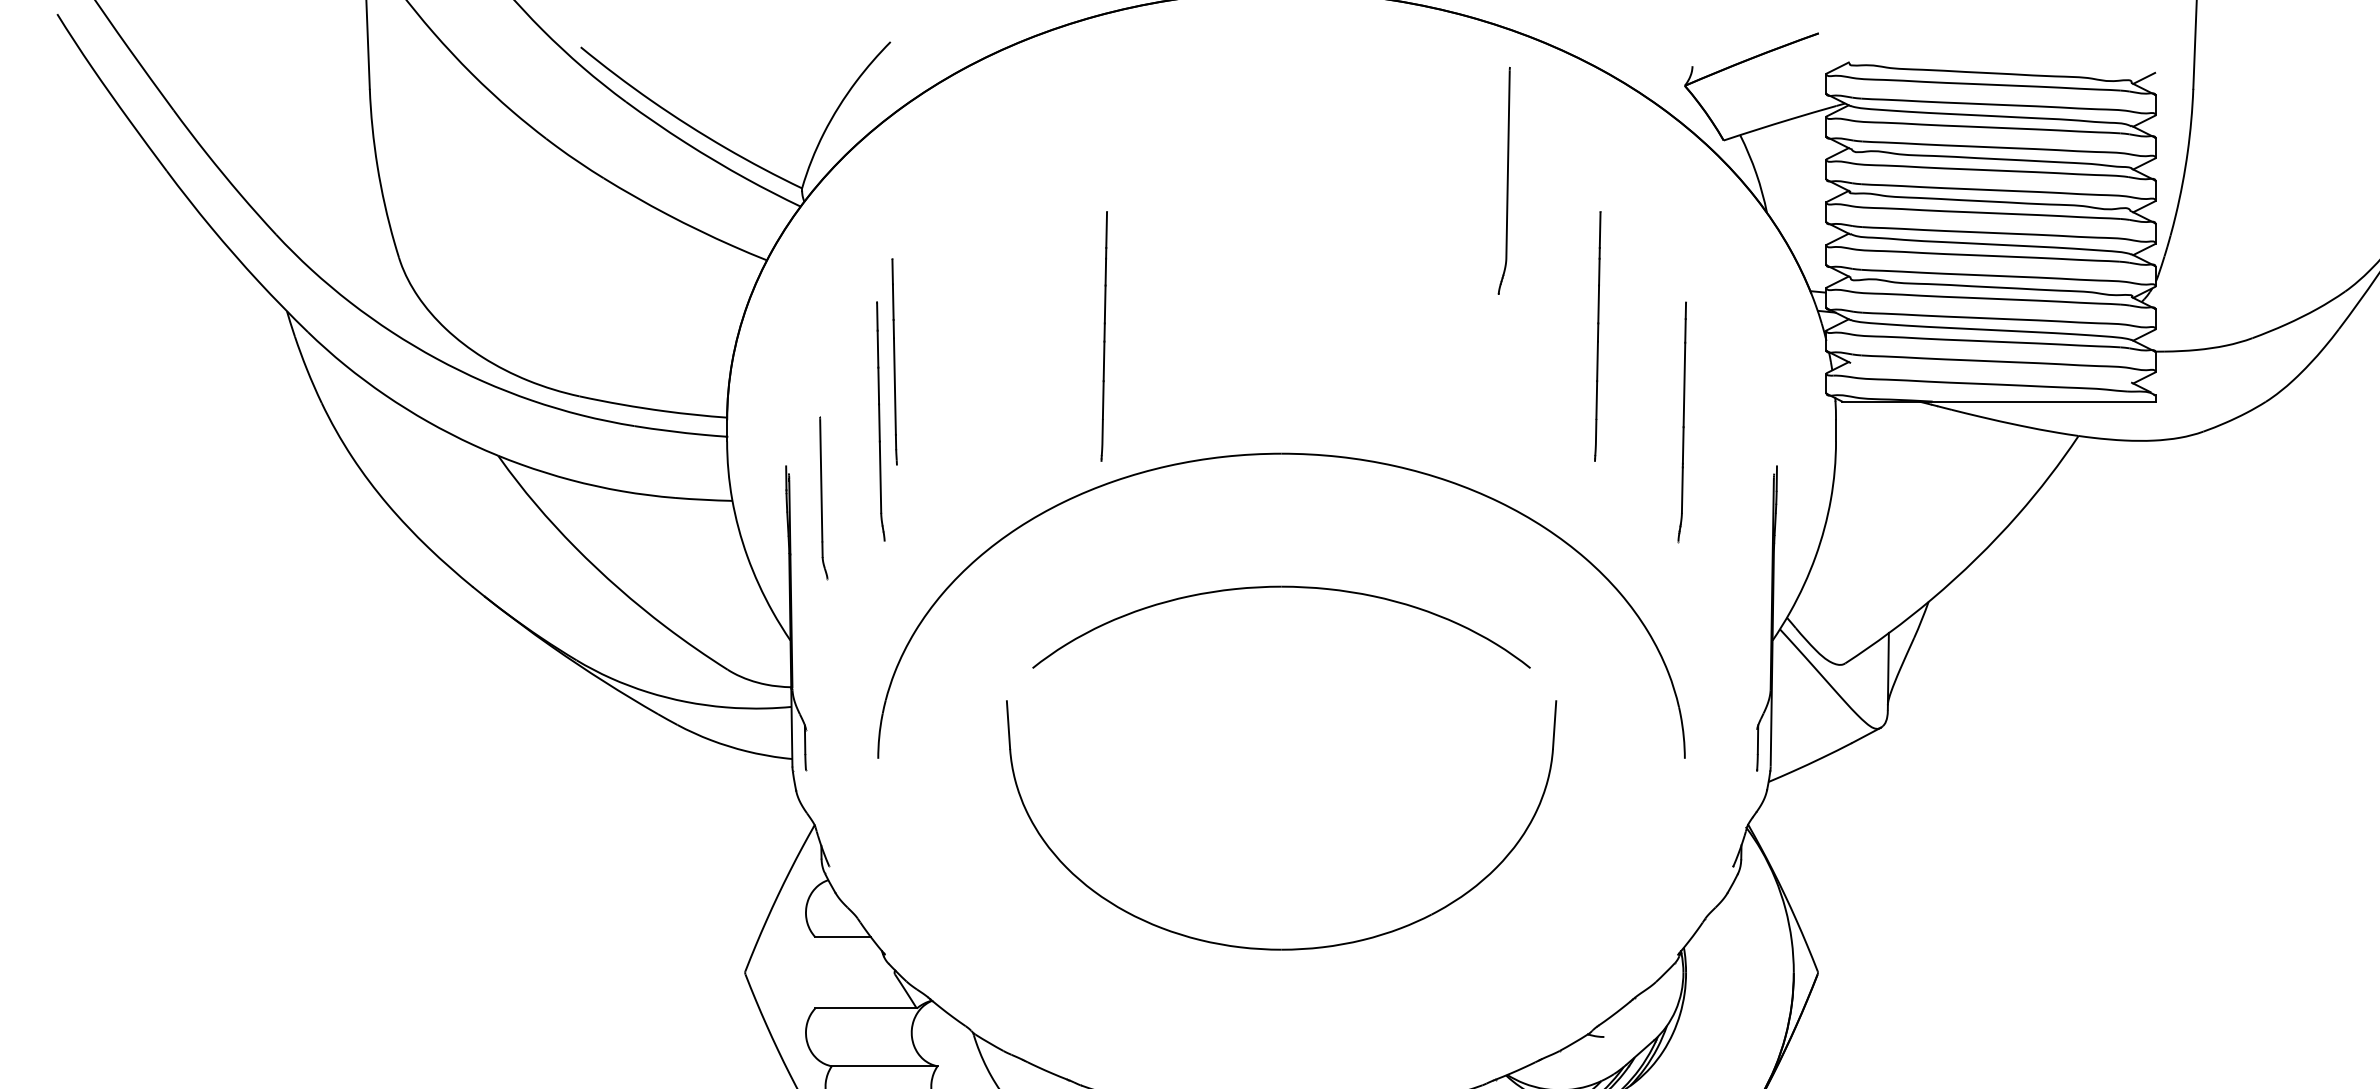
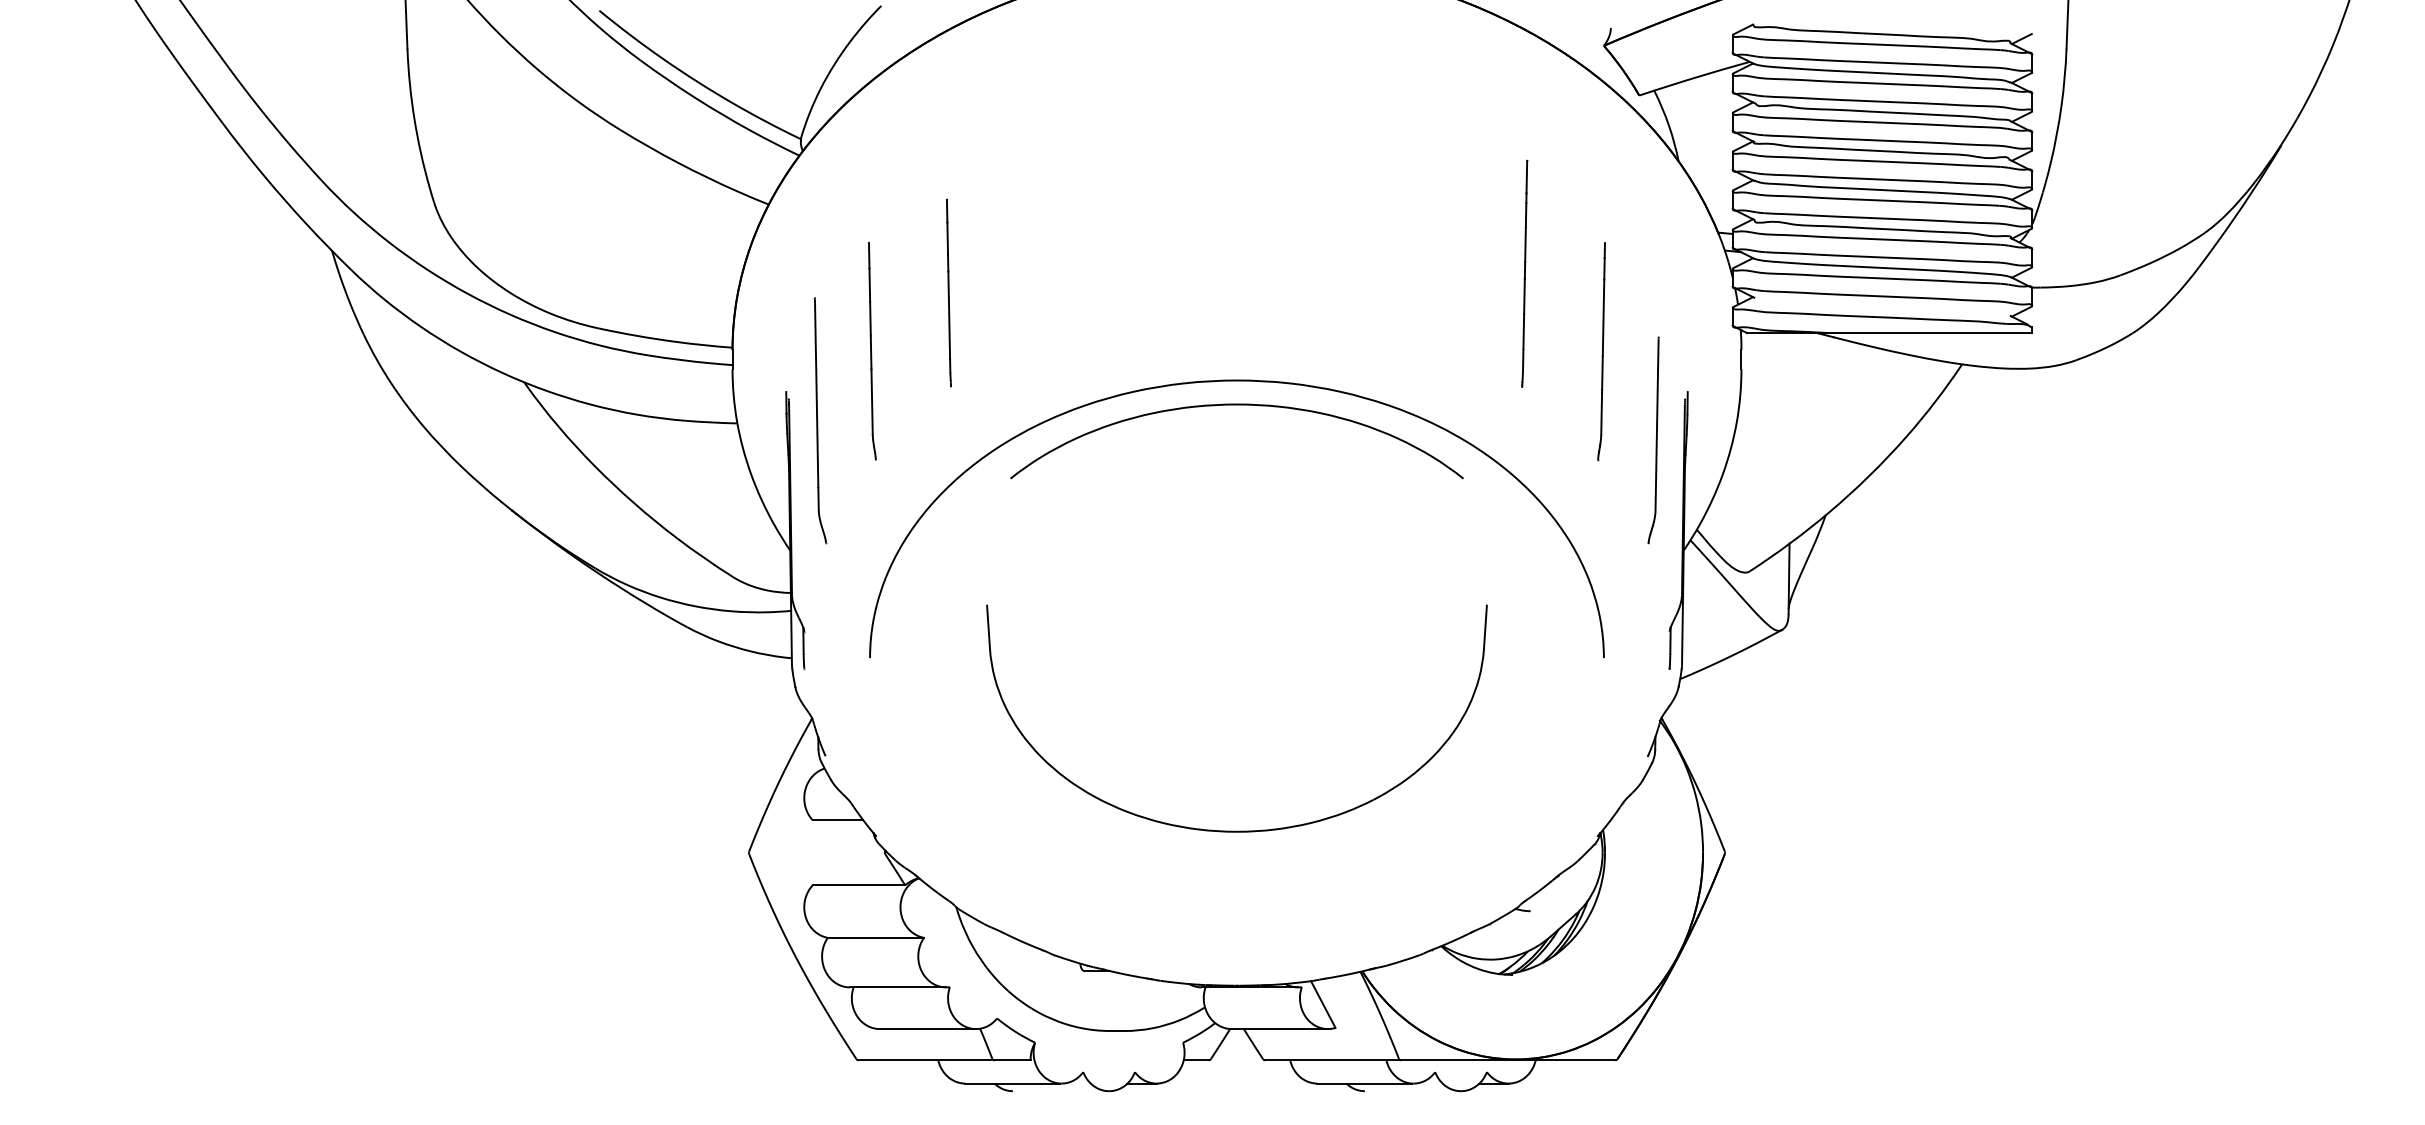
part: (1504, 181) -> (1653, 440), moved
line: (1104, 336) -> (1075, 273), removed
line: (894, 361) -> (948, 292), moved
part: (823, 497) -> (820, 420), size x1.67
part: (1281, 587) -> (1236, 405), moved

